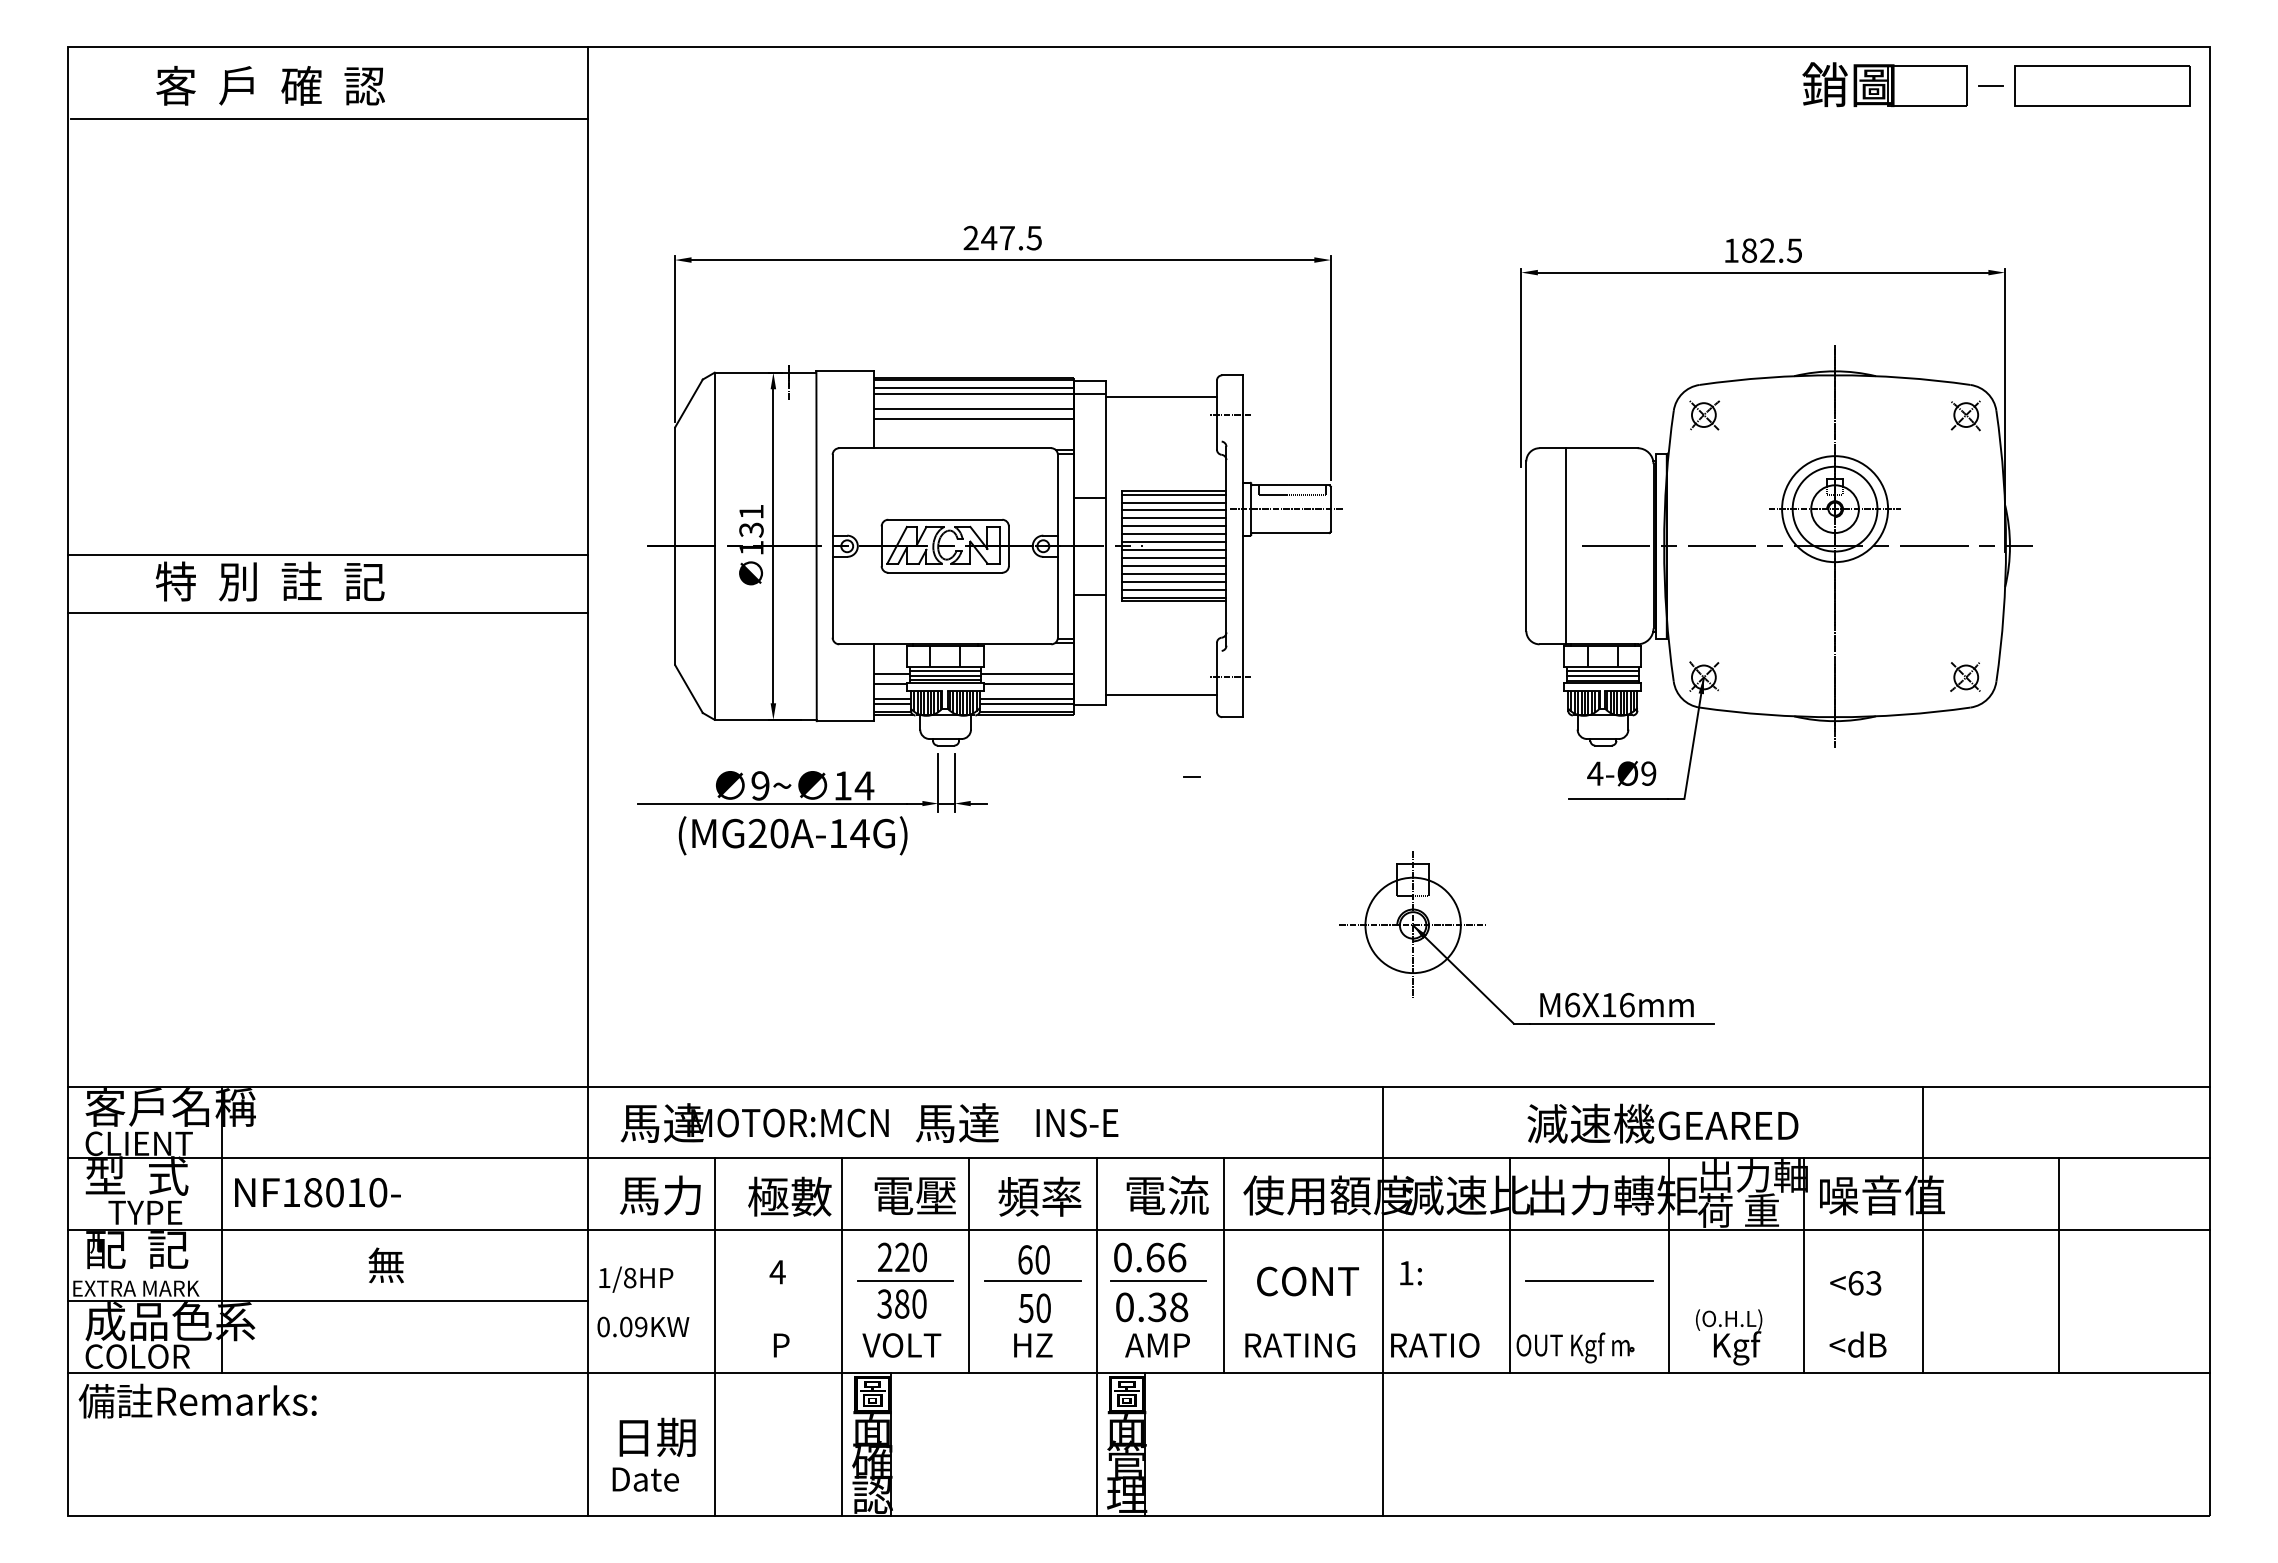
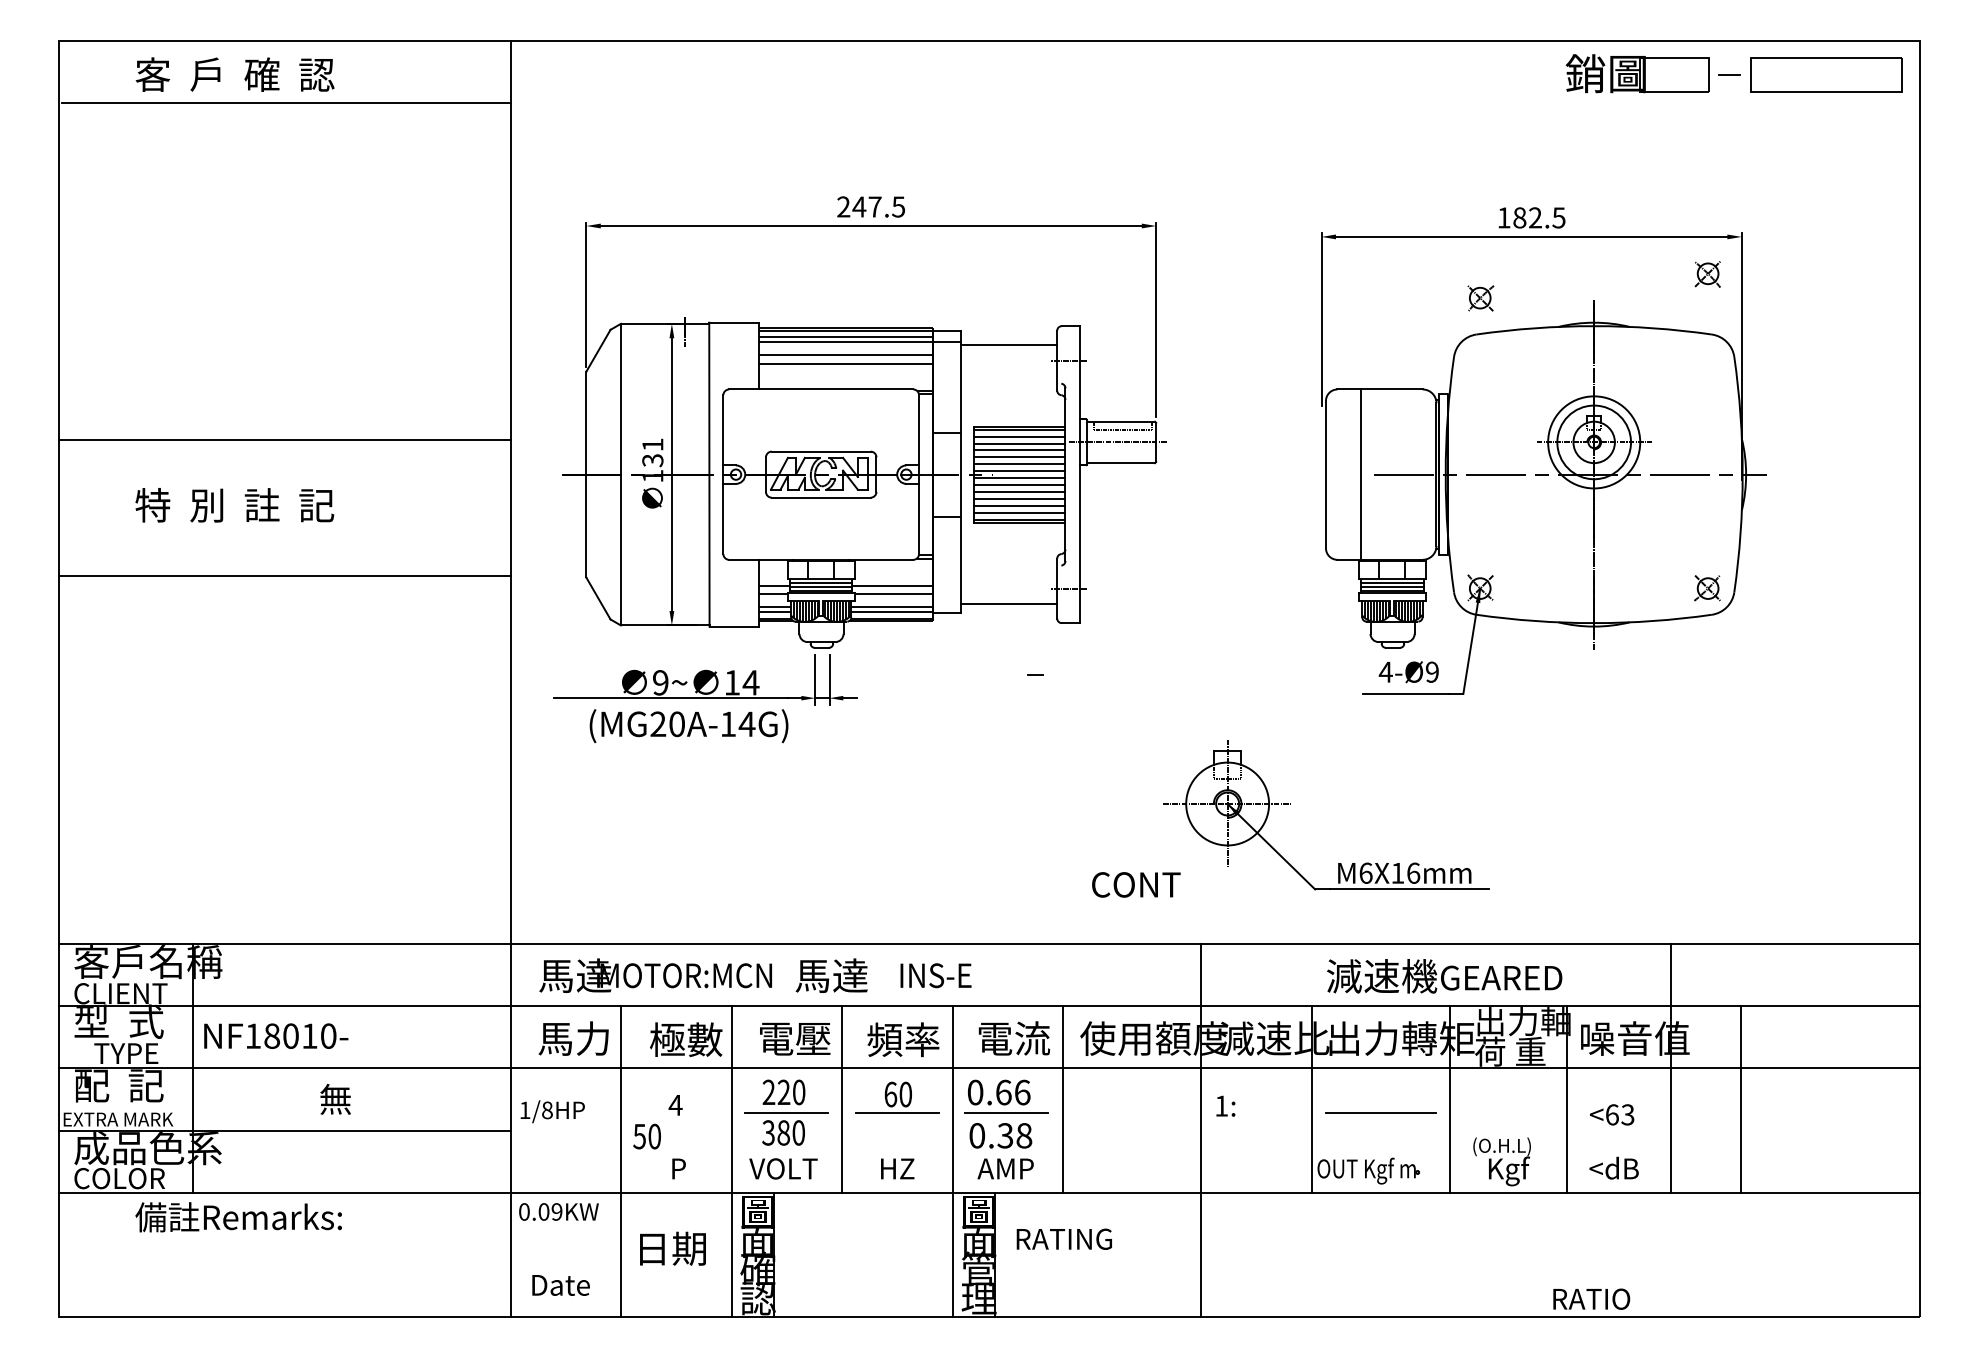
part: (1704, 415) -> (1480, 298), moved
part: (1965, 415) -> (1707, 274), moved
line: (327, 555) -> (284, 440), moved
line: (327, 612) -> (284, 575), moved
line: (2058, 1265) -> (1741, 1099), moved
text: (1307, 1281) -> (1135, 884), moved
text: (1034, 1307) -> (646, 1135), moved
text: (643, 1326) -> (559, 1211), moved
text: (1300, 1345) -> (1064, 1239), moved
text: (1435, 1345) -> (1591, 1299), moved
text: (197, 1400) -> (238, 1216), moved
text: (657, 1436) -> (672, 1247), moved

